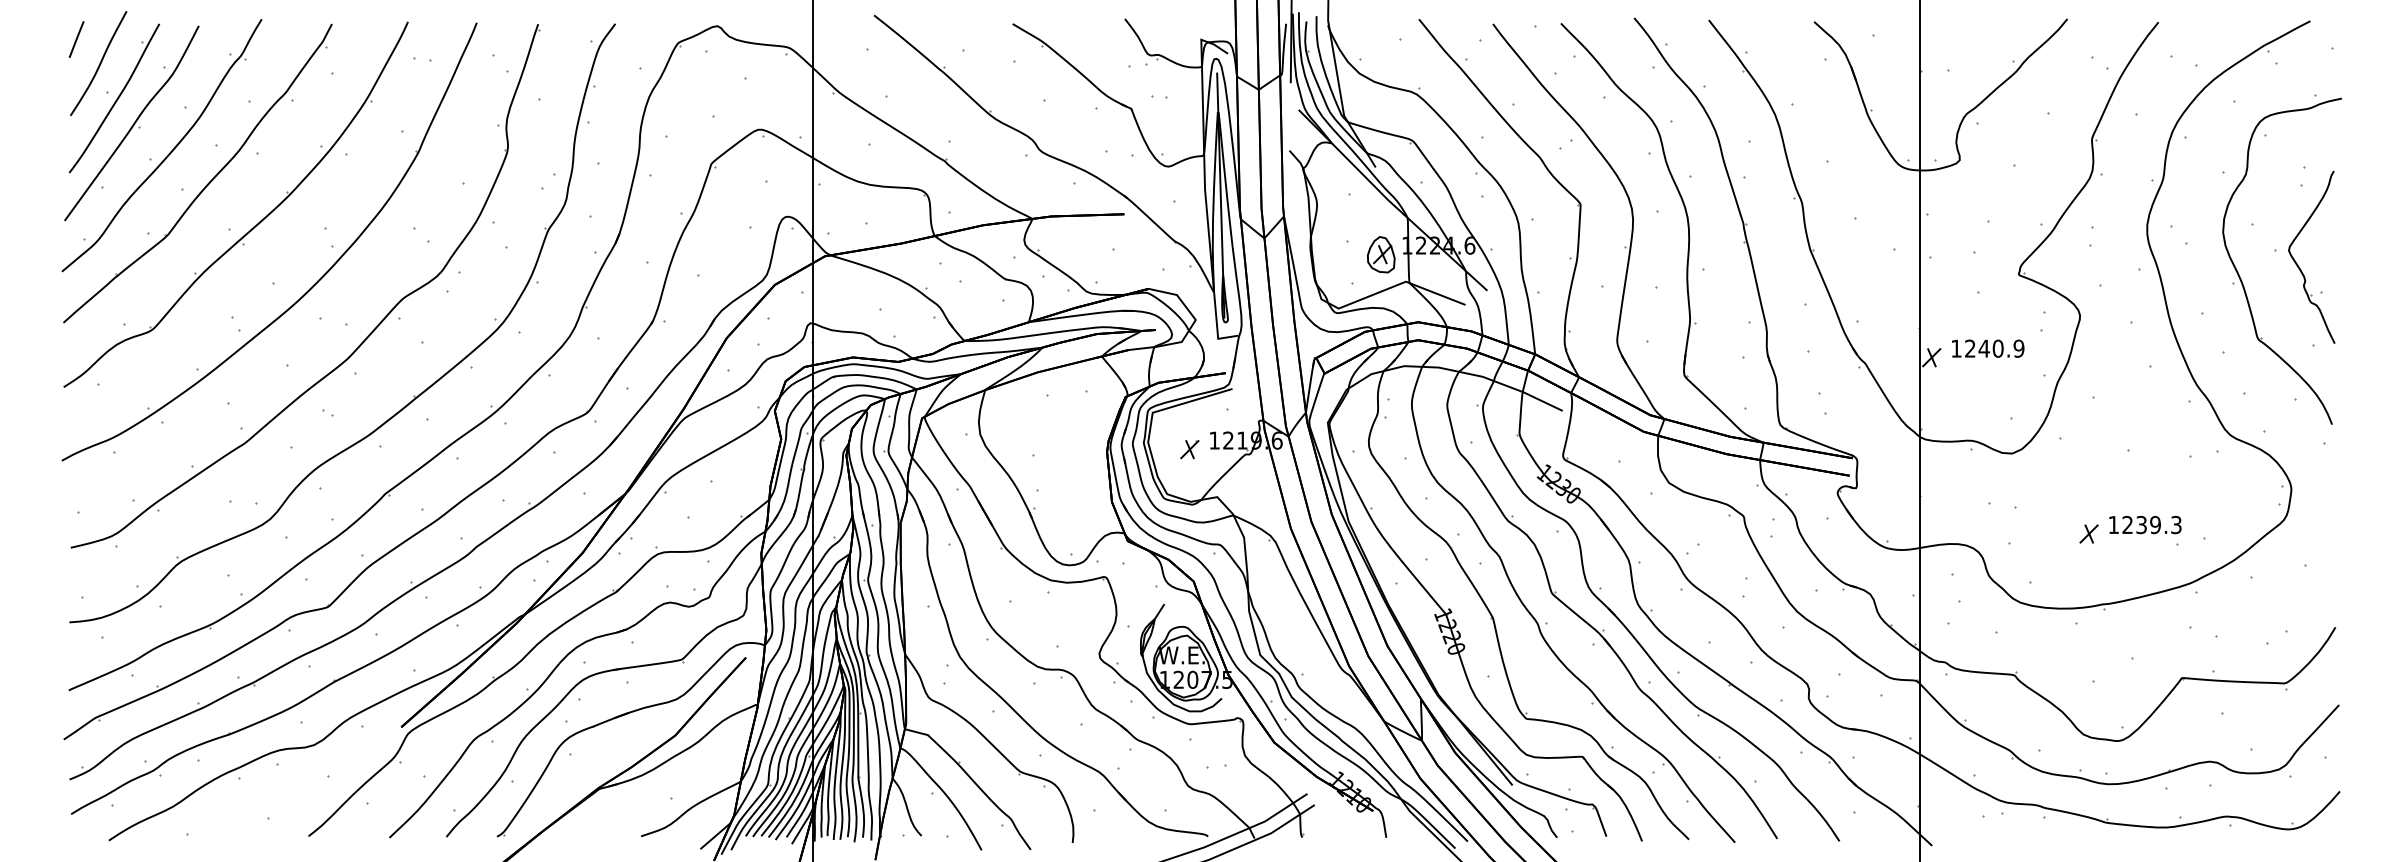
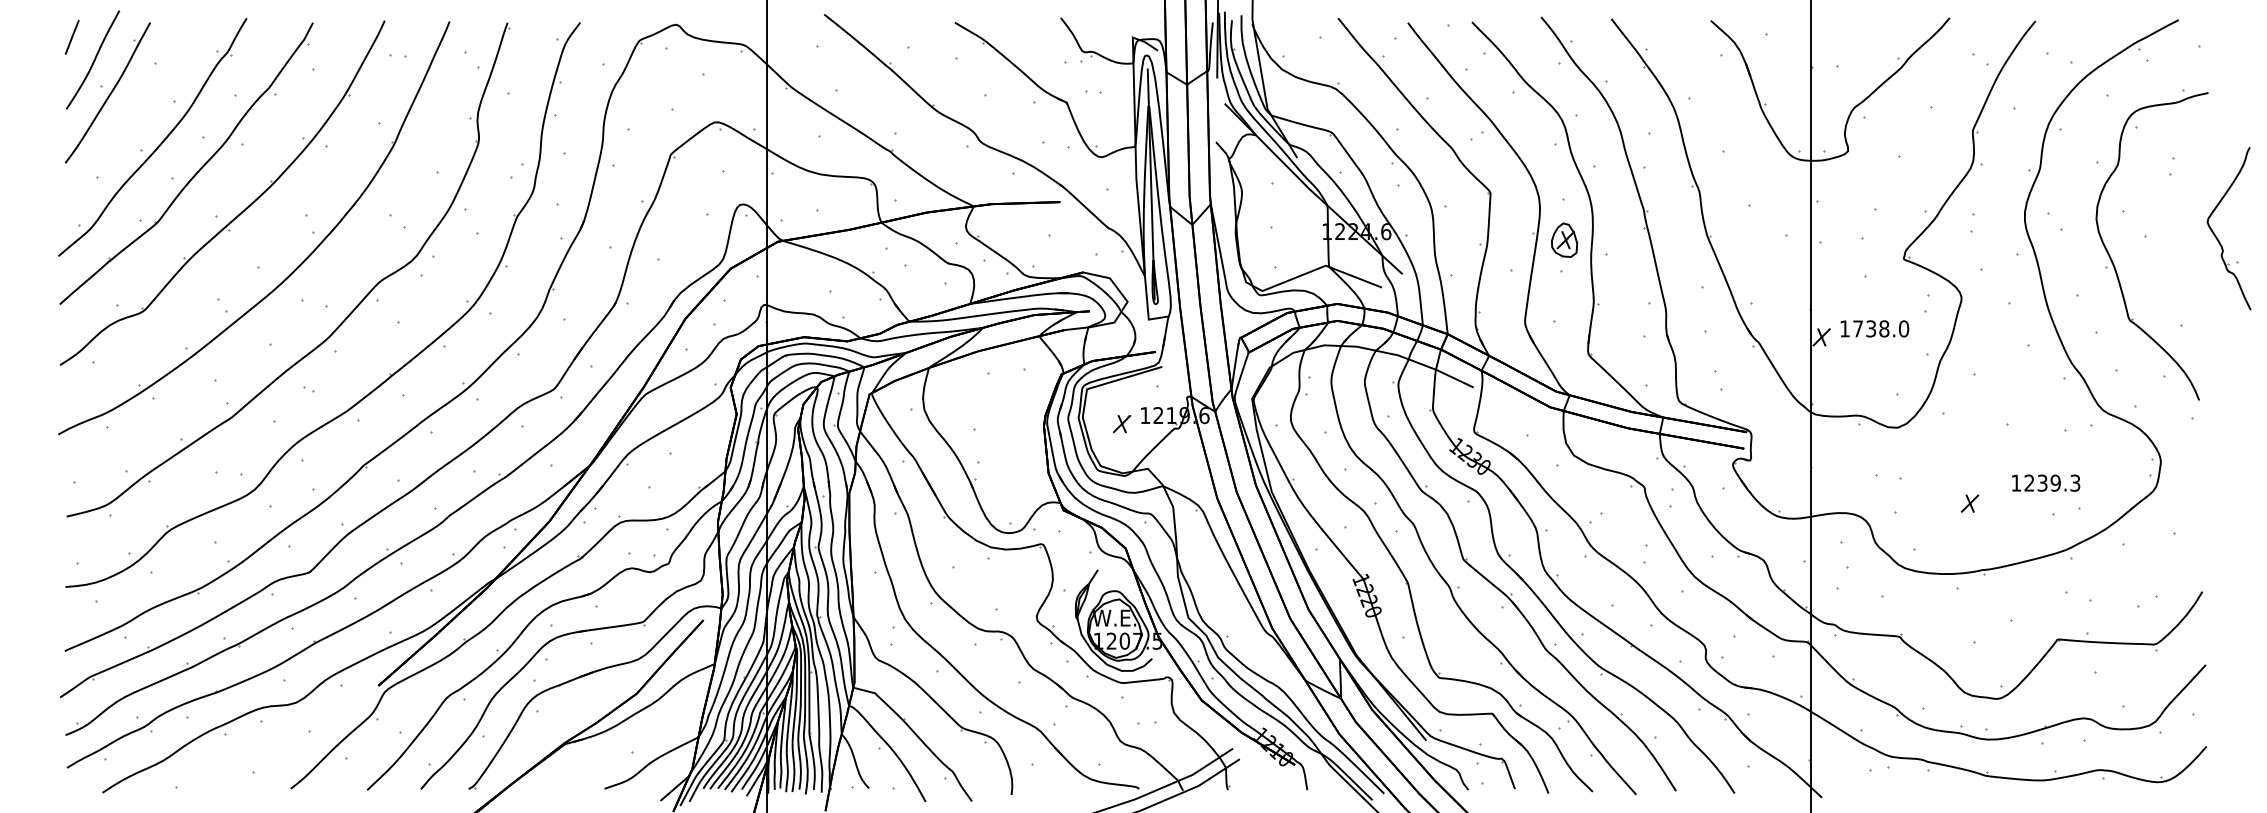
part: (130, 123) -> (123, 116), removed
part: (1381, 253) -> (1564, 239), moved
part: (2298, 264) -> (2216, 235), moved
text: (1995, 348) -> (1881, 328), 1240.9 -> 1738.0
text: (2145, 524) -> (2046, 482), moved

